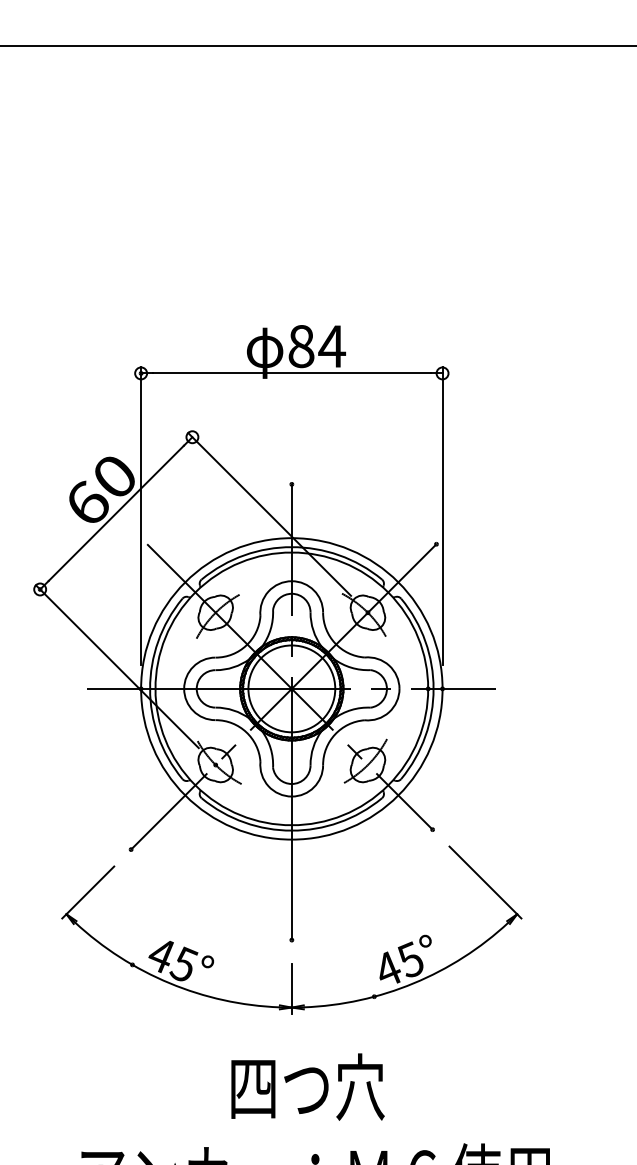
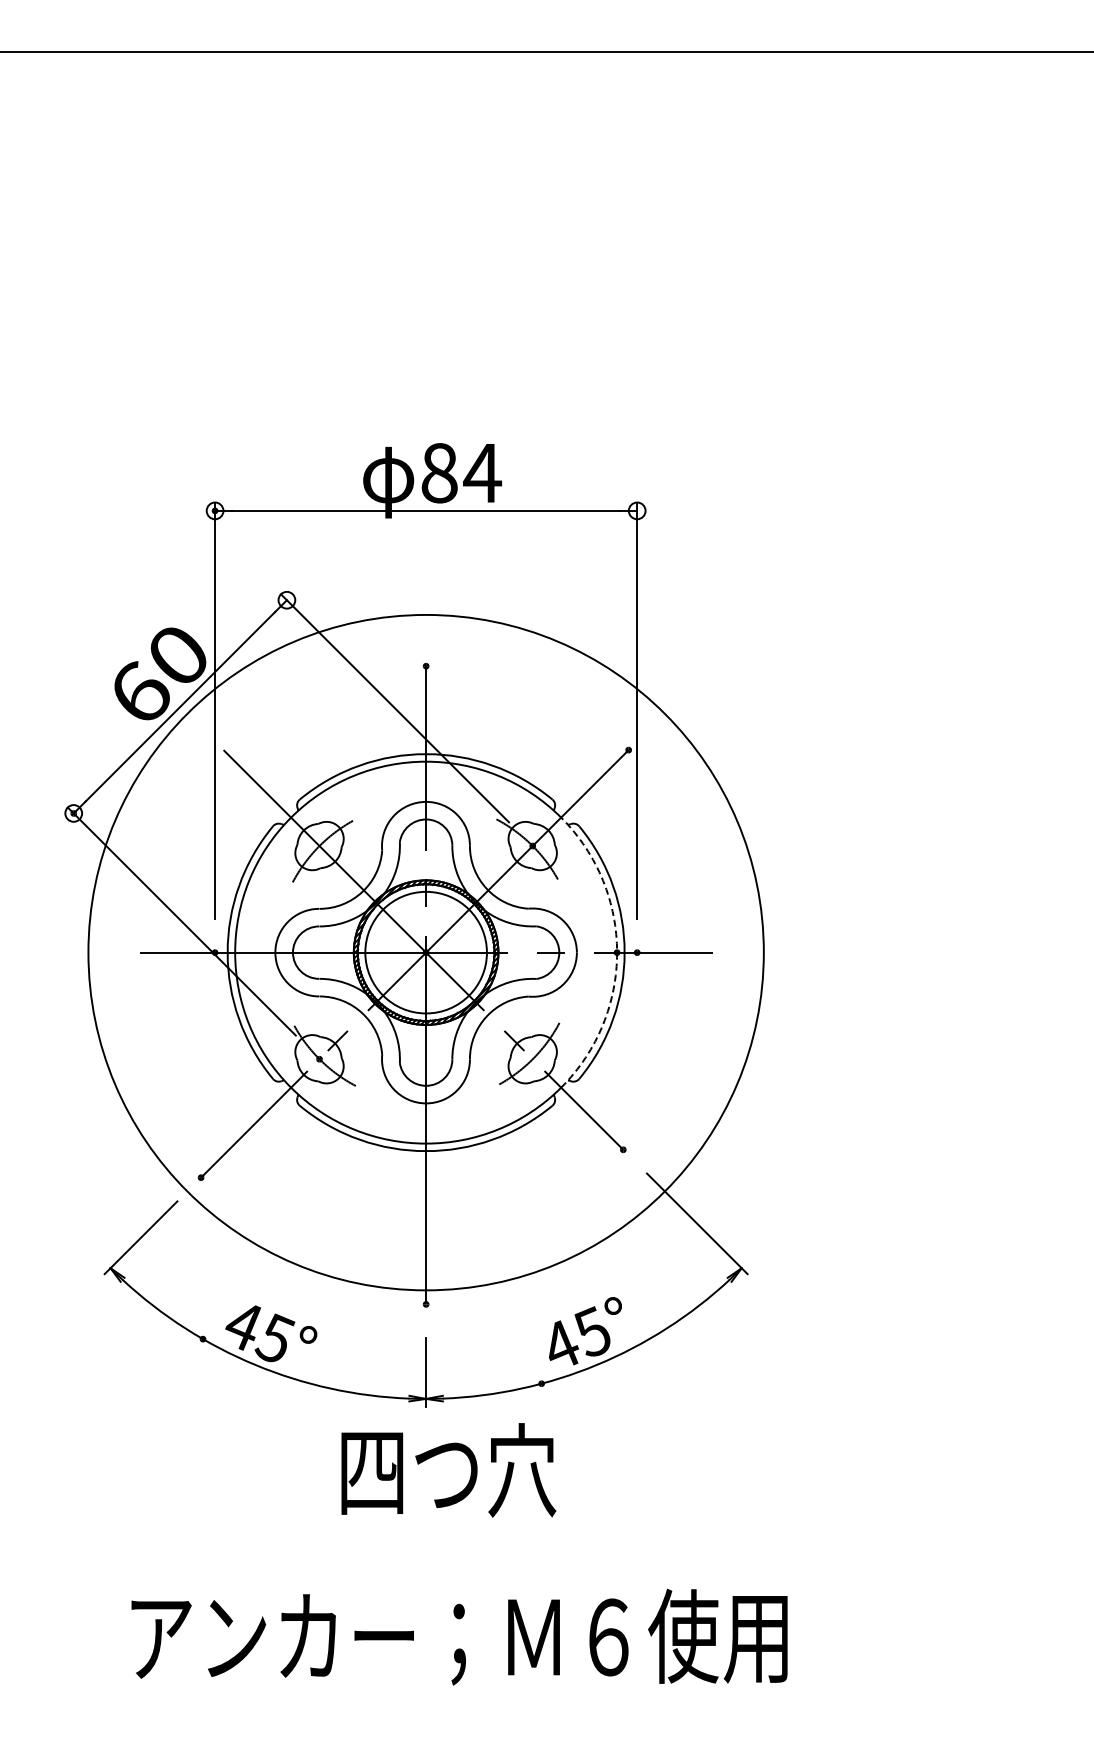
circle: (292, 688) -> (426, 952), size x1.6
arc: (428, 688) -> (617, 952), solid -> dashed
text: (307, 1087) -> (448, 1470), moved

